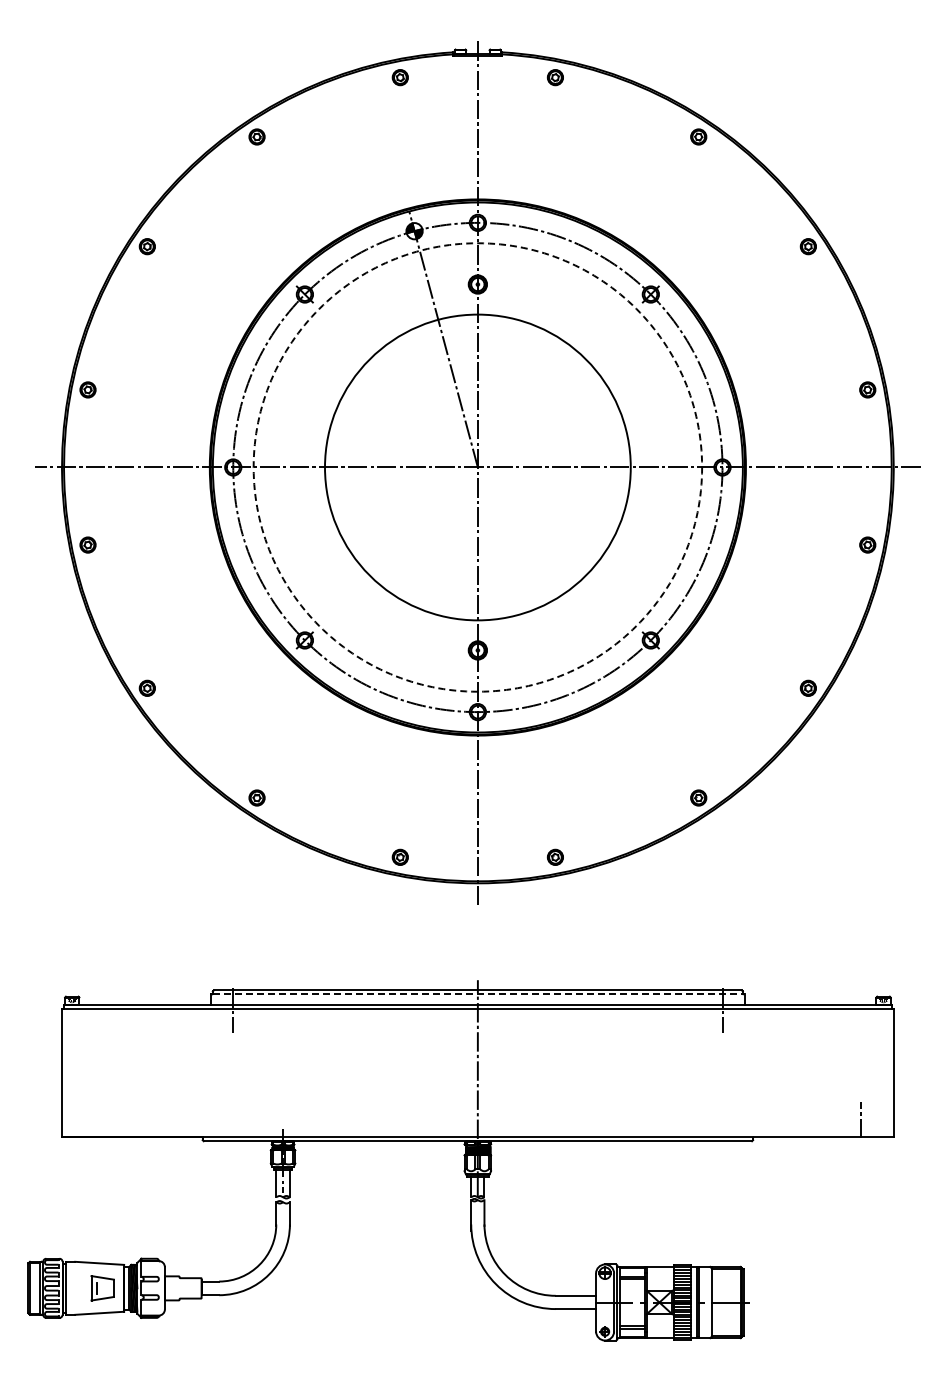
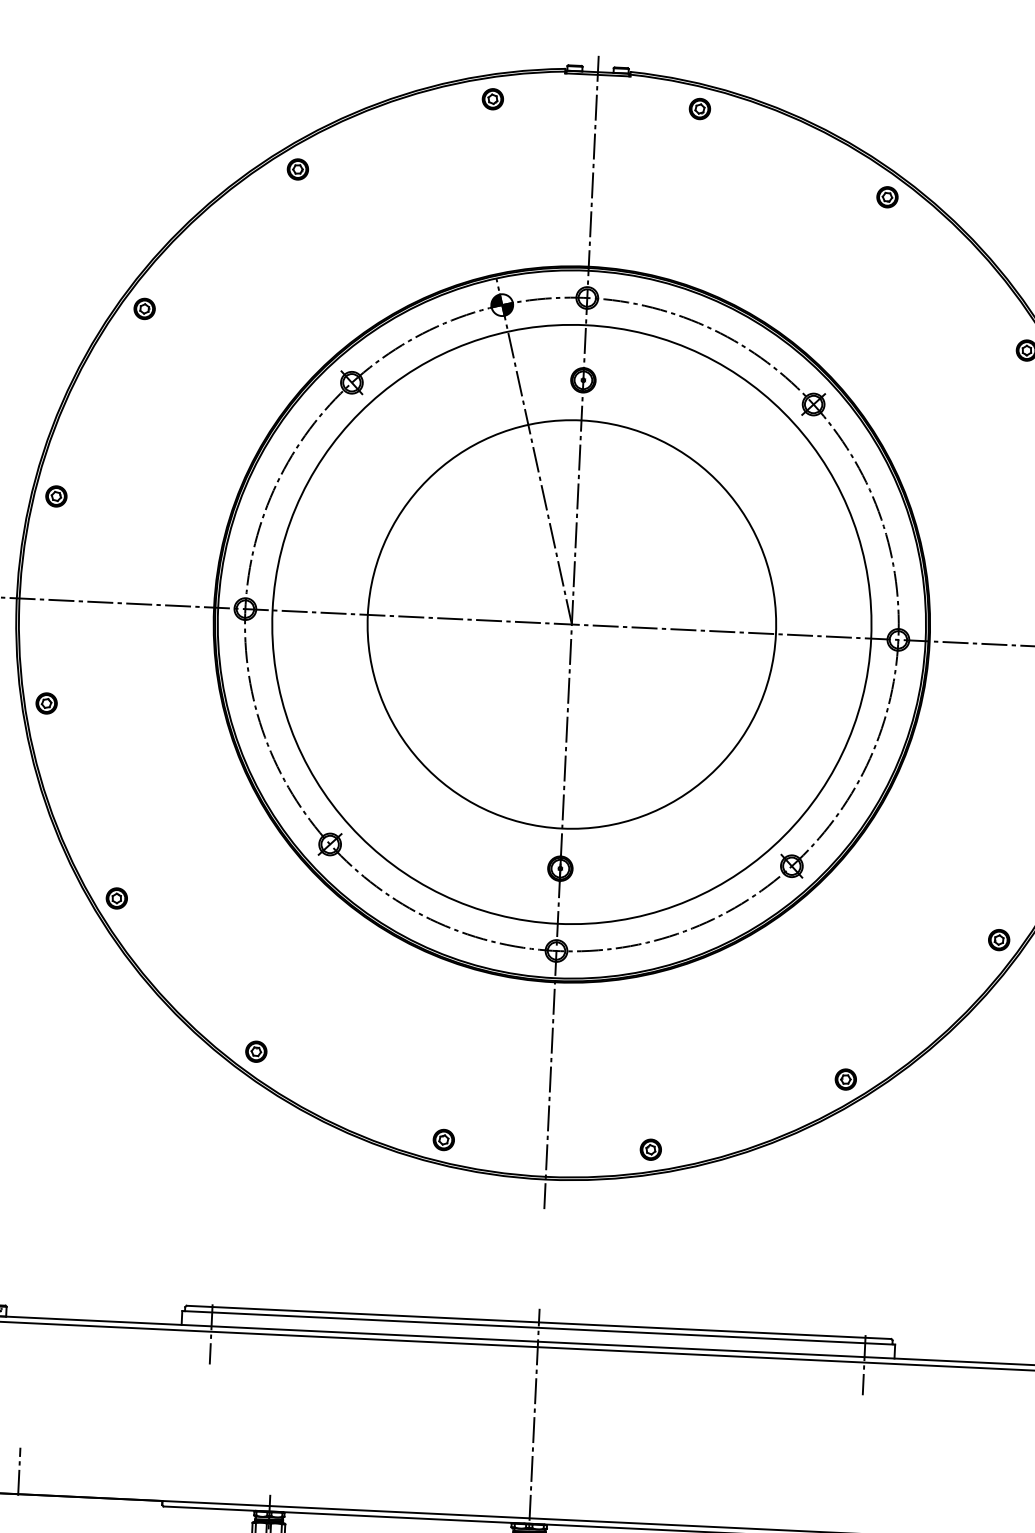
circle: (477, 467) -> (571, 624), dashed -> solid
line: (479, 994) -> (540, 1328), dashed -> solid
line: (94, 1120) -> (19, 1471), added

